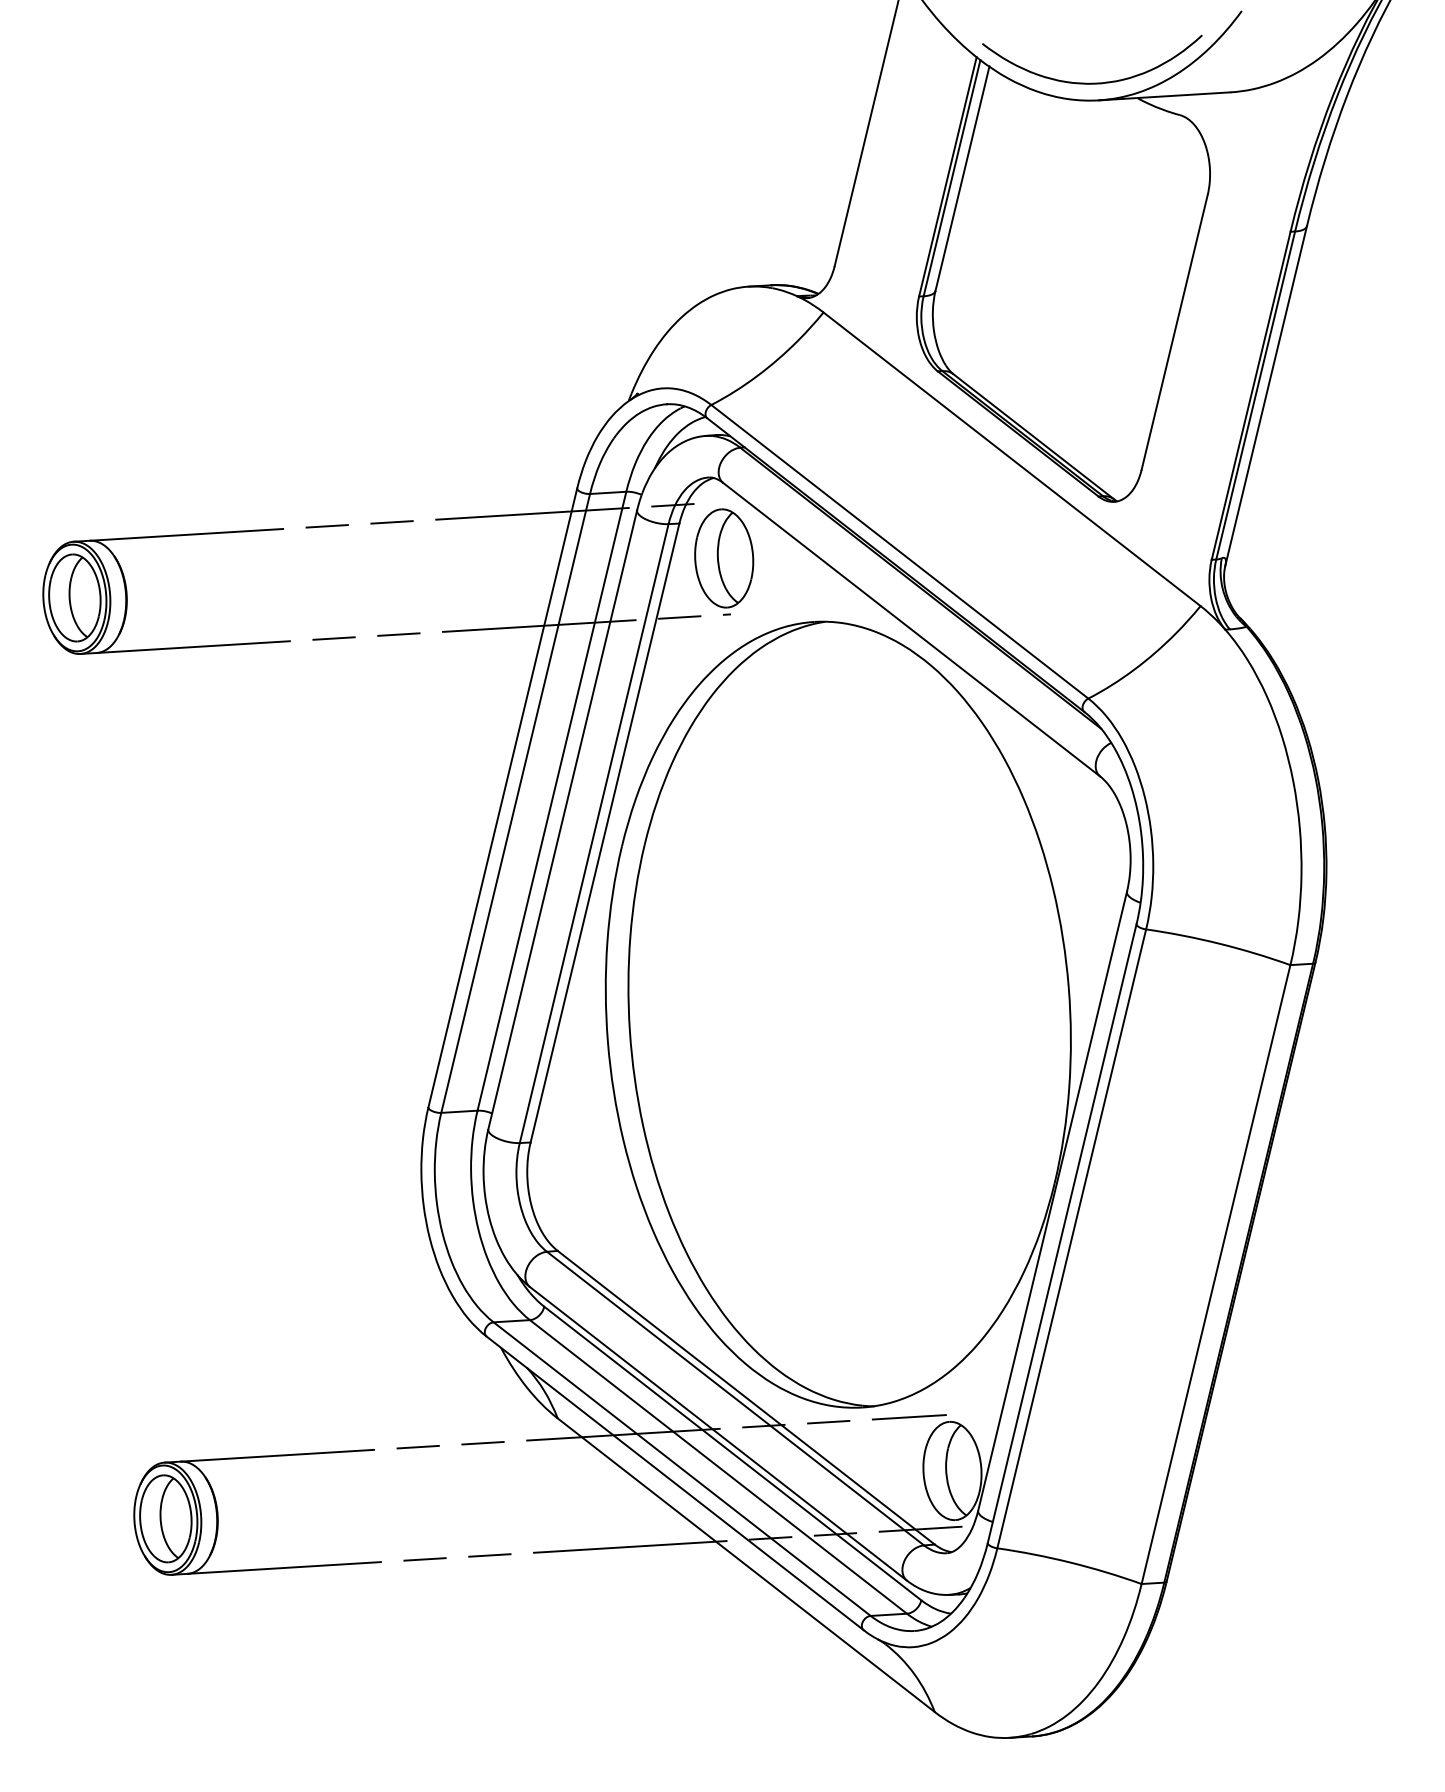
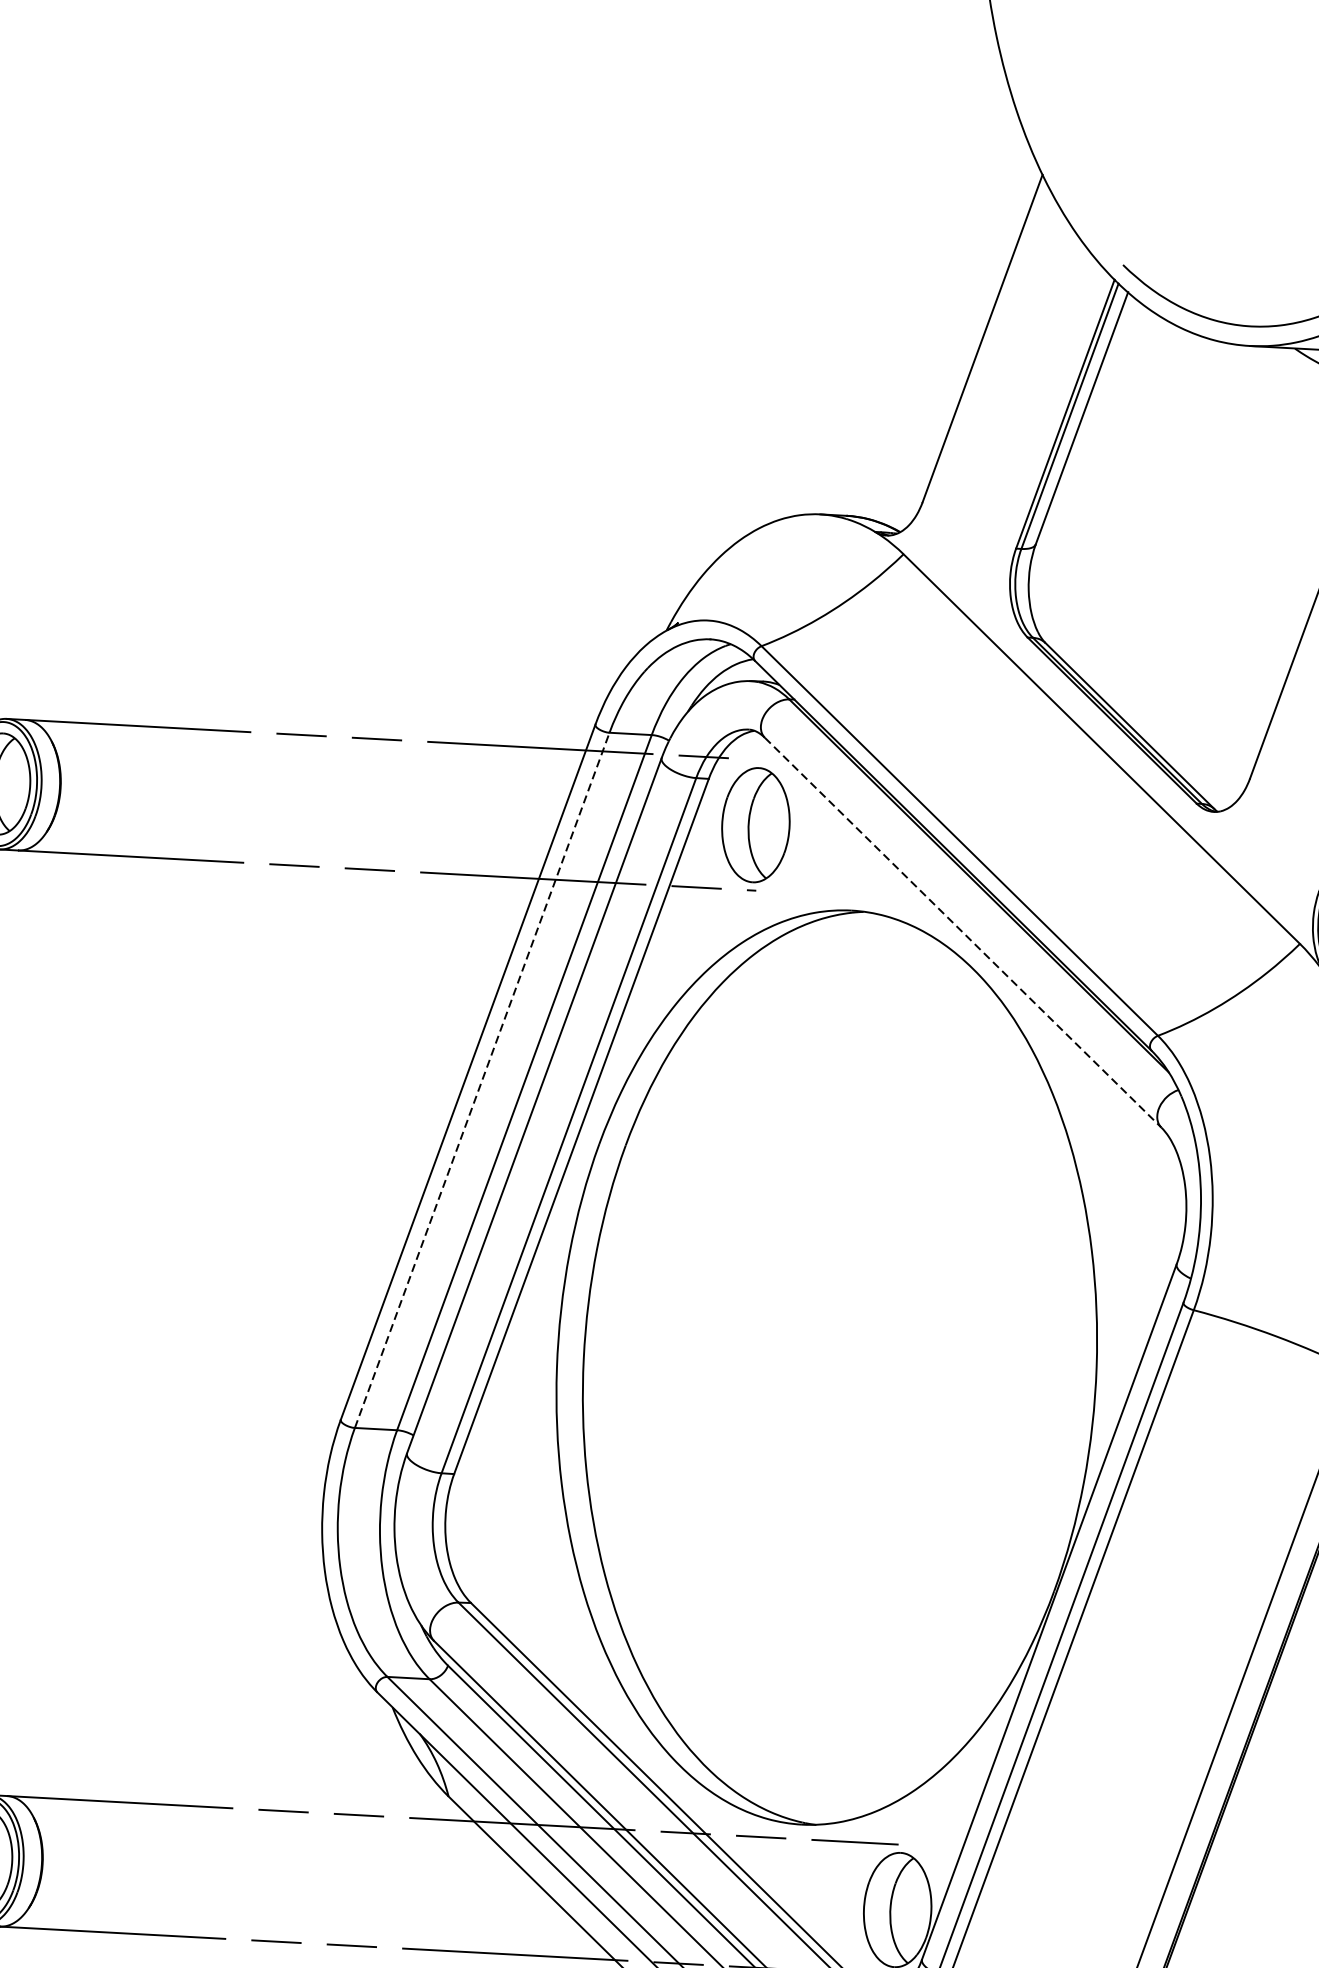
line: (911, 629) -> (962, 932), solid -> dashed
line: (515, 802) -> (482, 1079), solid -> dashed

